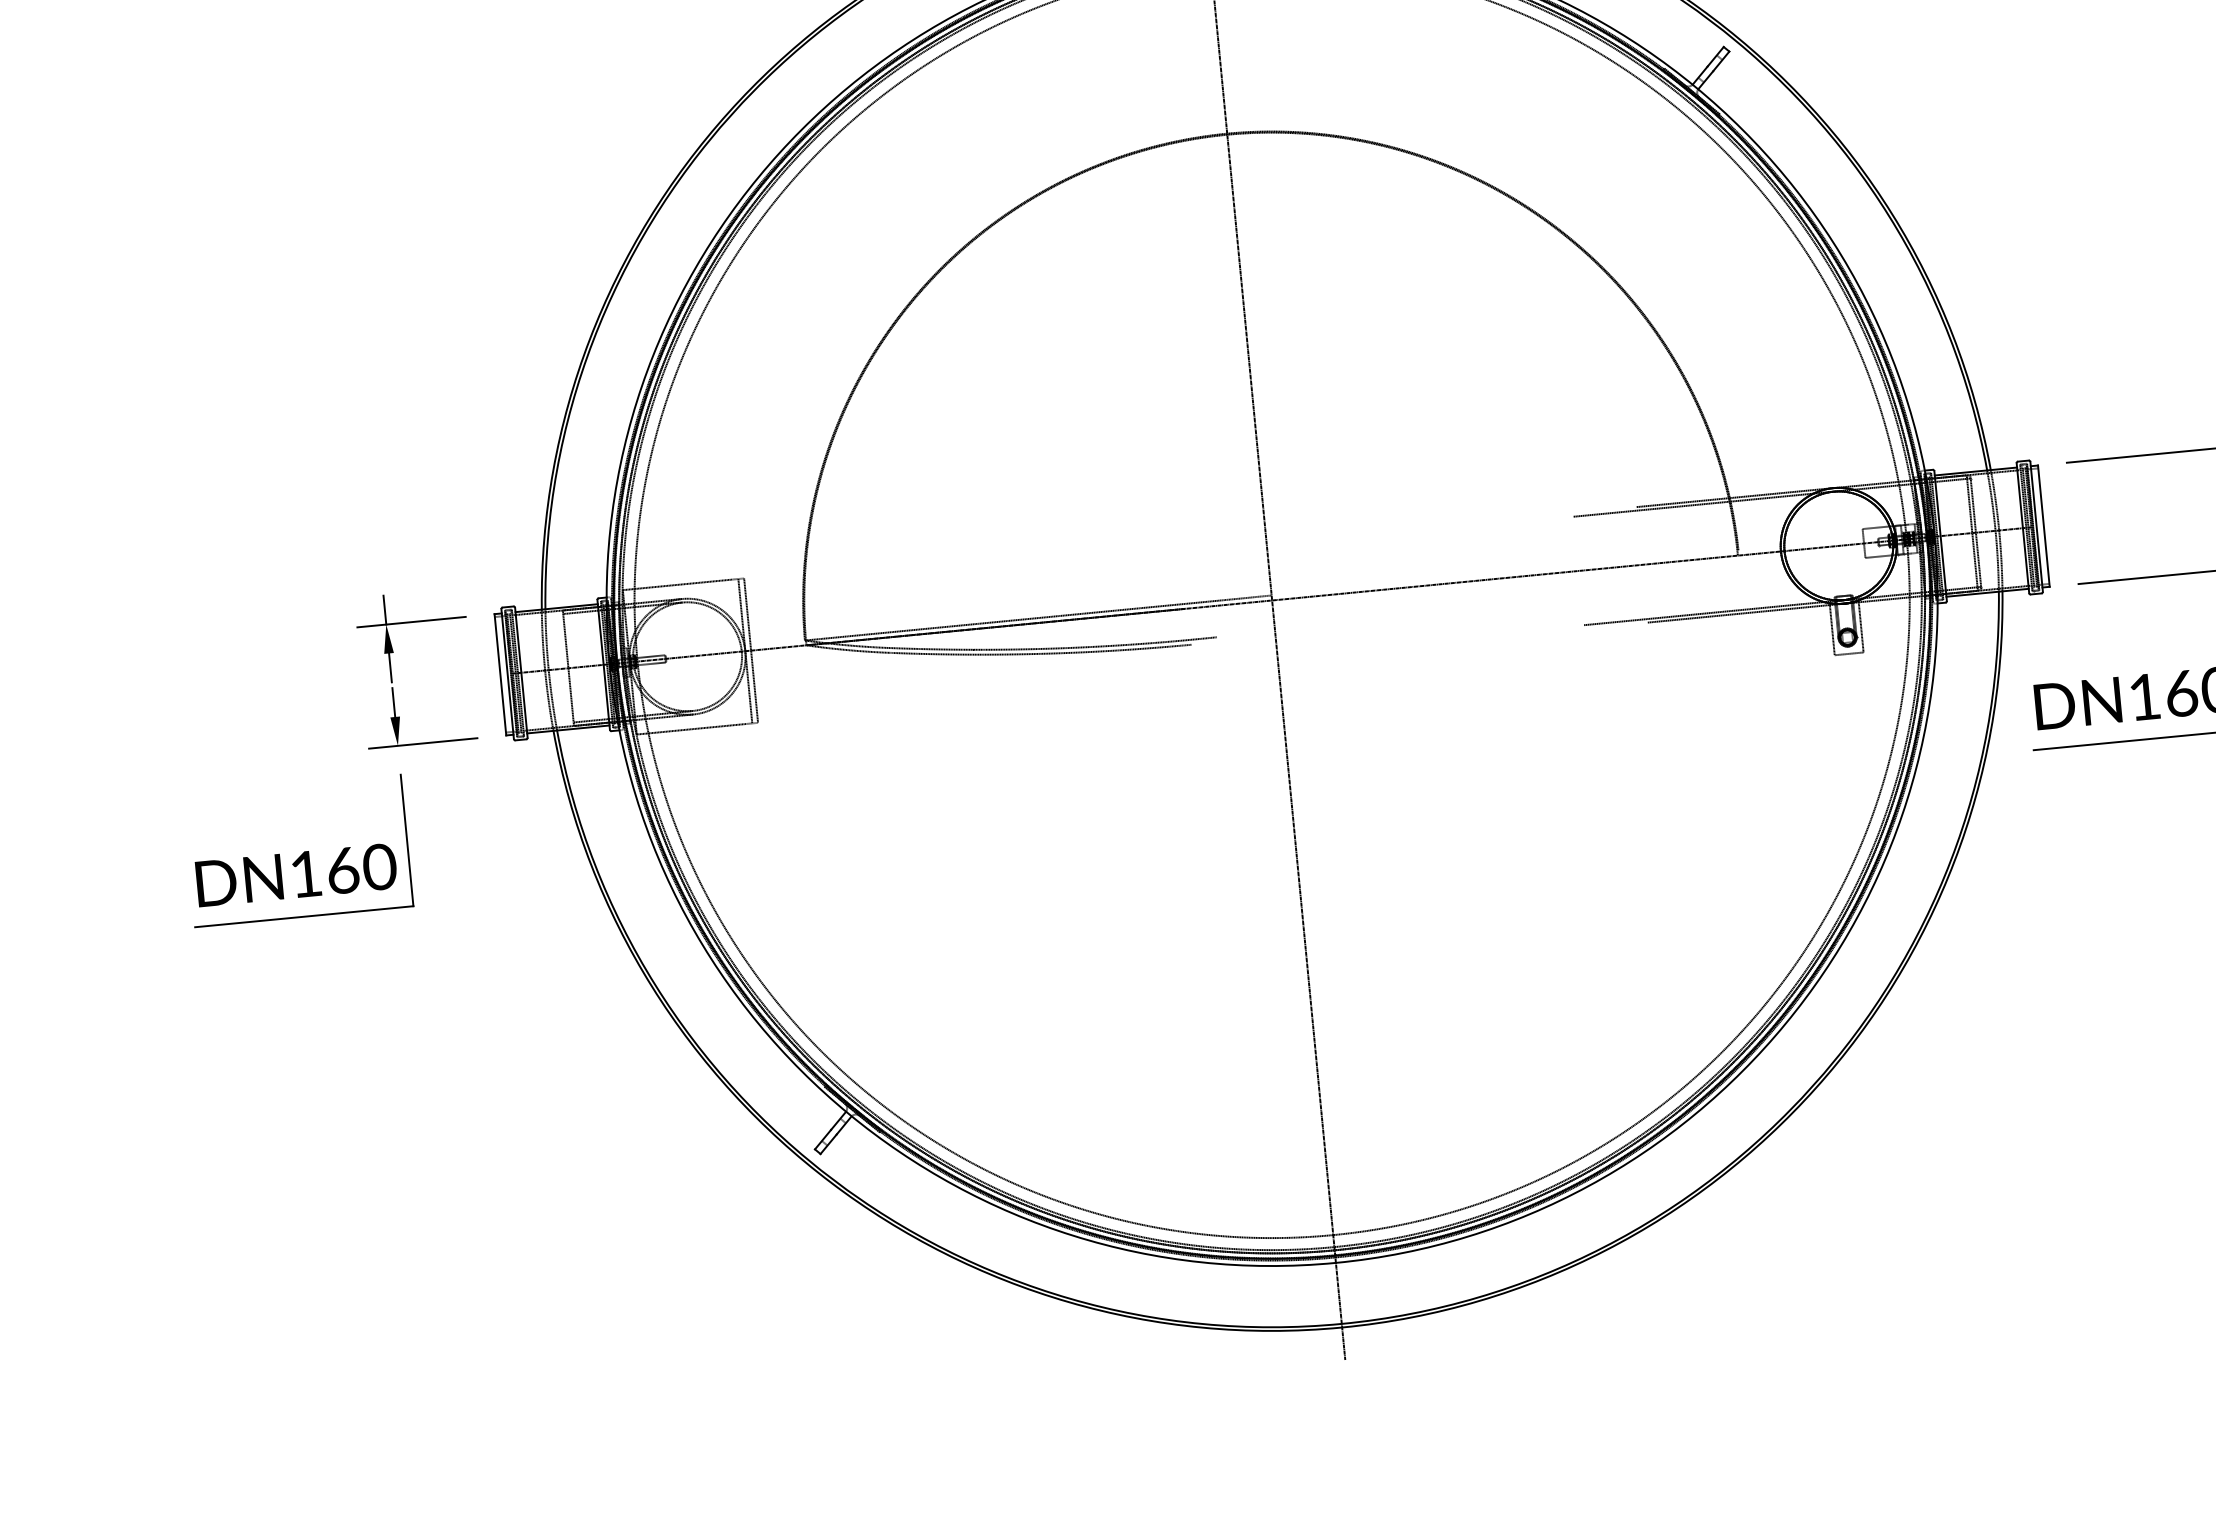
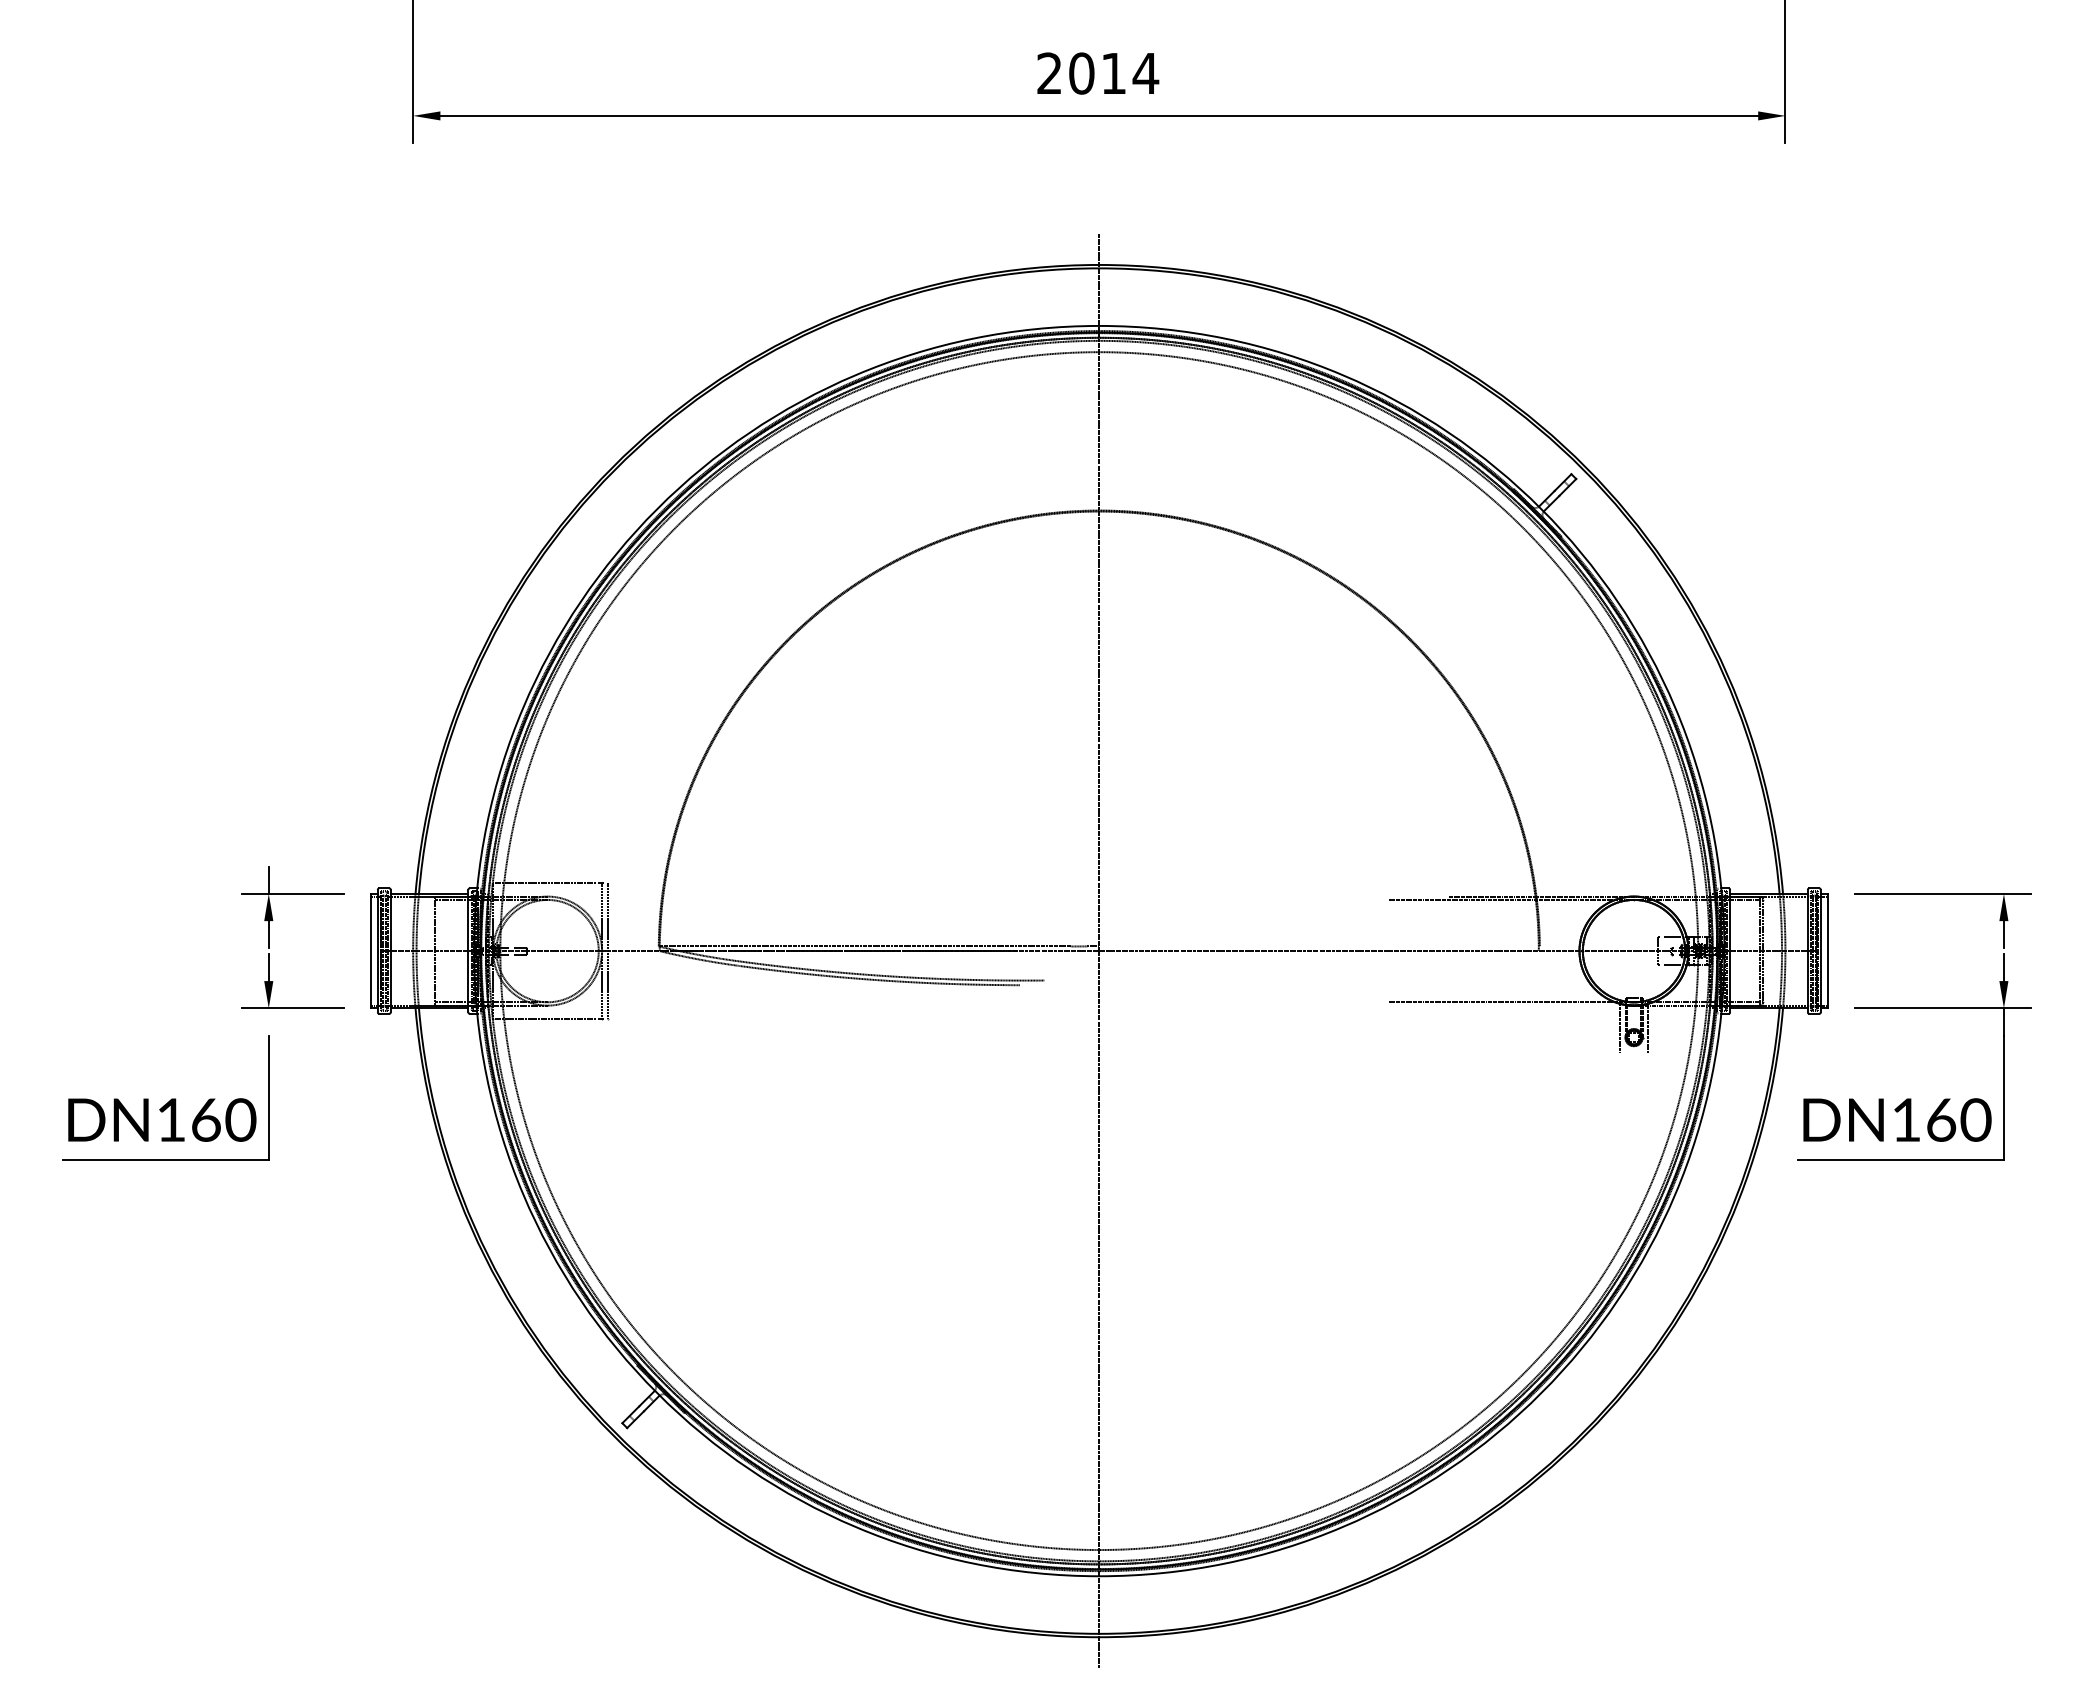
line: (1746, 613) -> (1541, 1005), removed
line: (1848, 653) -> (1633, 1052), removed

